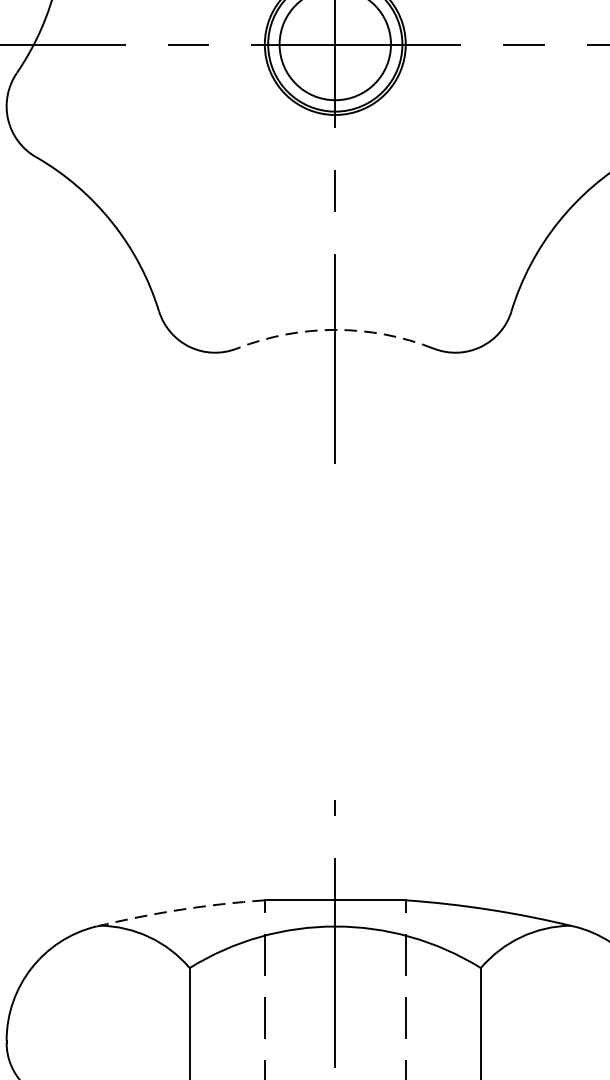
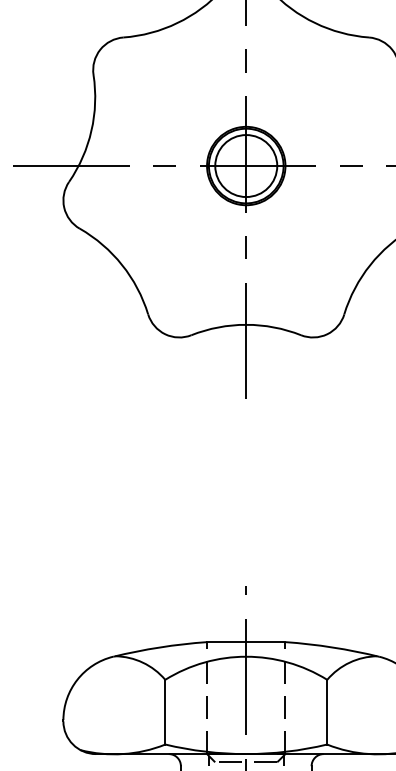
arc: (335, 329) -> (246, 324), dashed -> solid
arc: (179, 909) -> (159, 647), dashed -> solid

